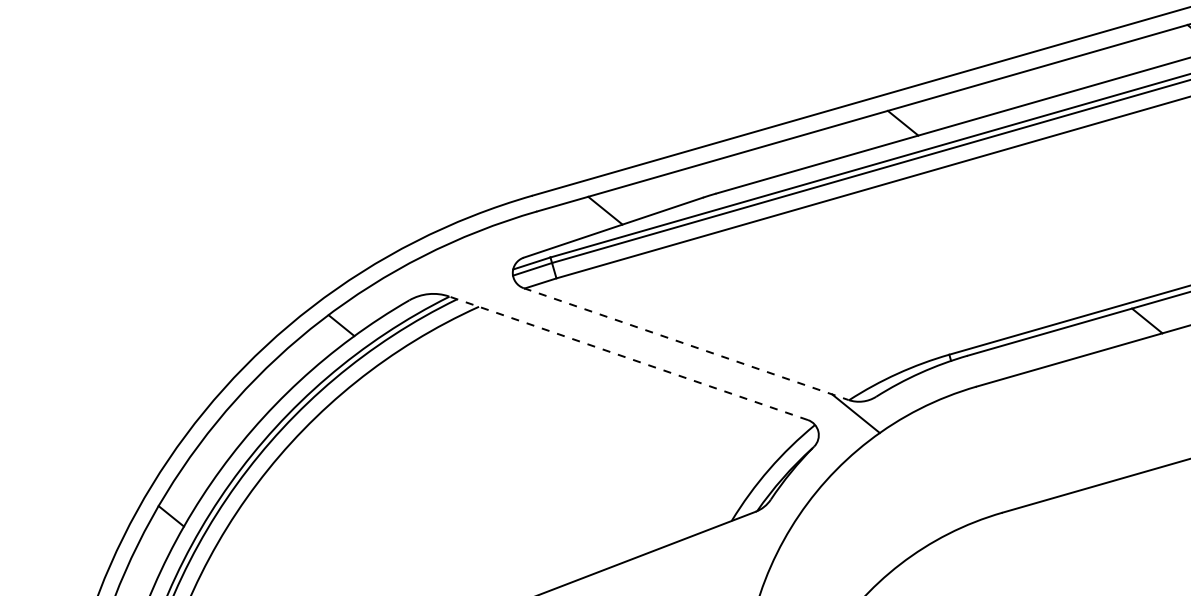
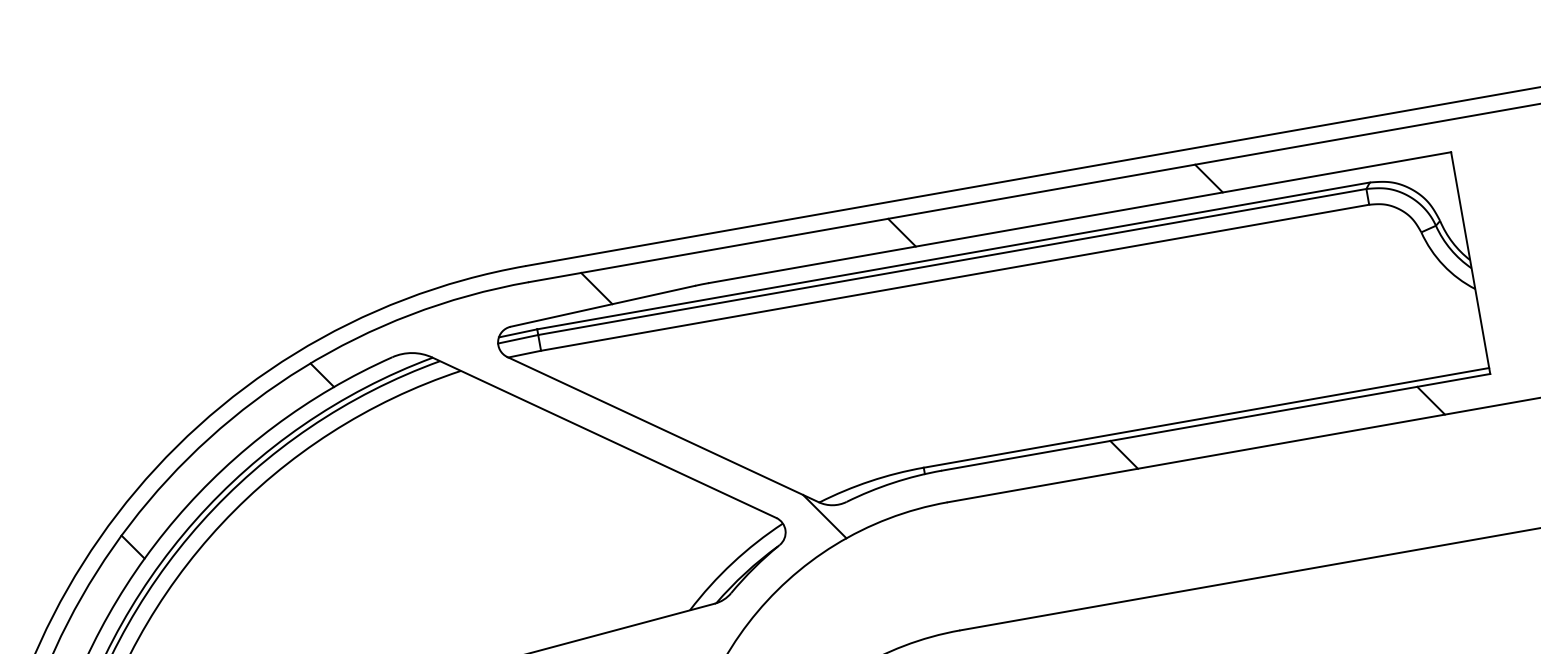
line: (686, 343) -> (663, 429), dashed -> solid
line: (628, 358) -> (604, 437), dashed -> solid

